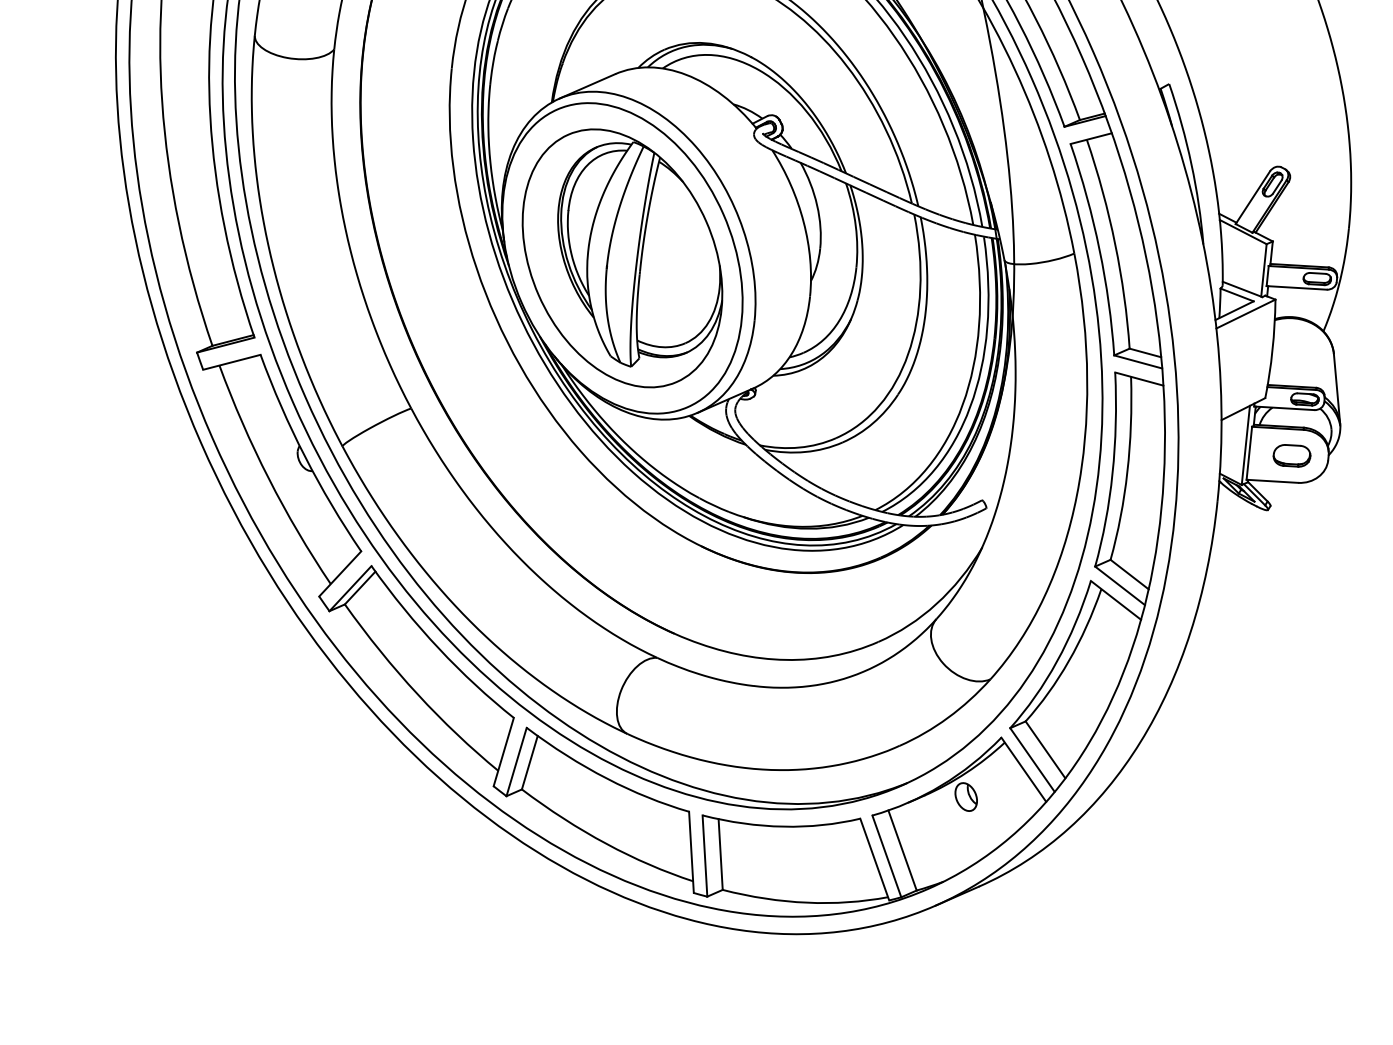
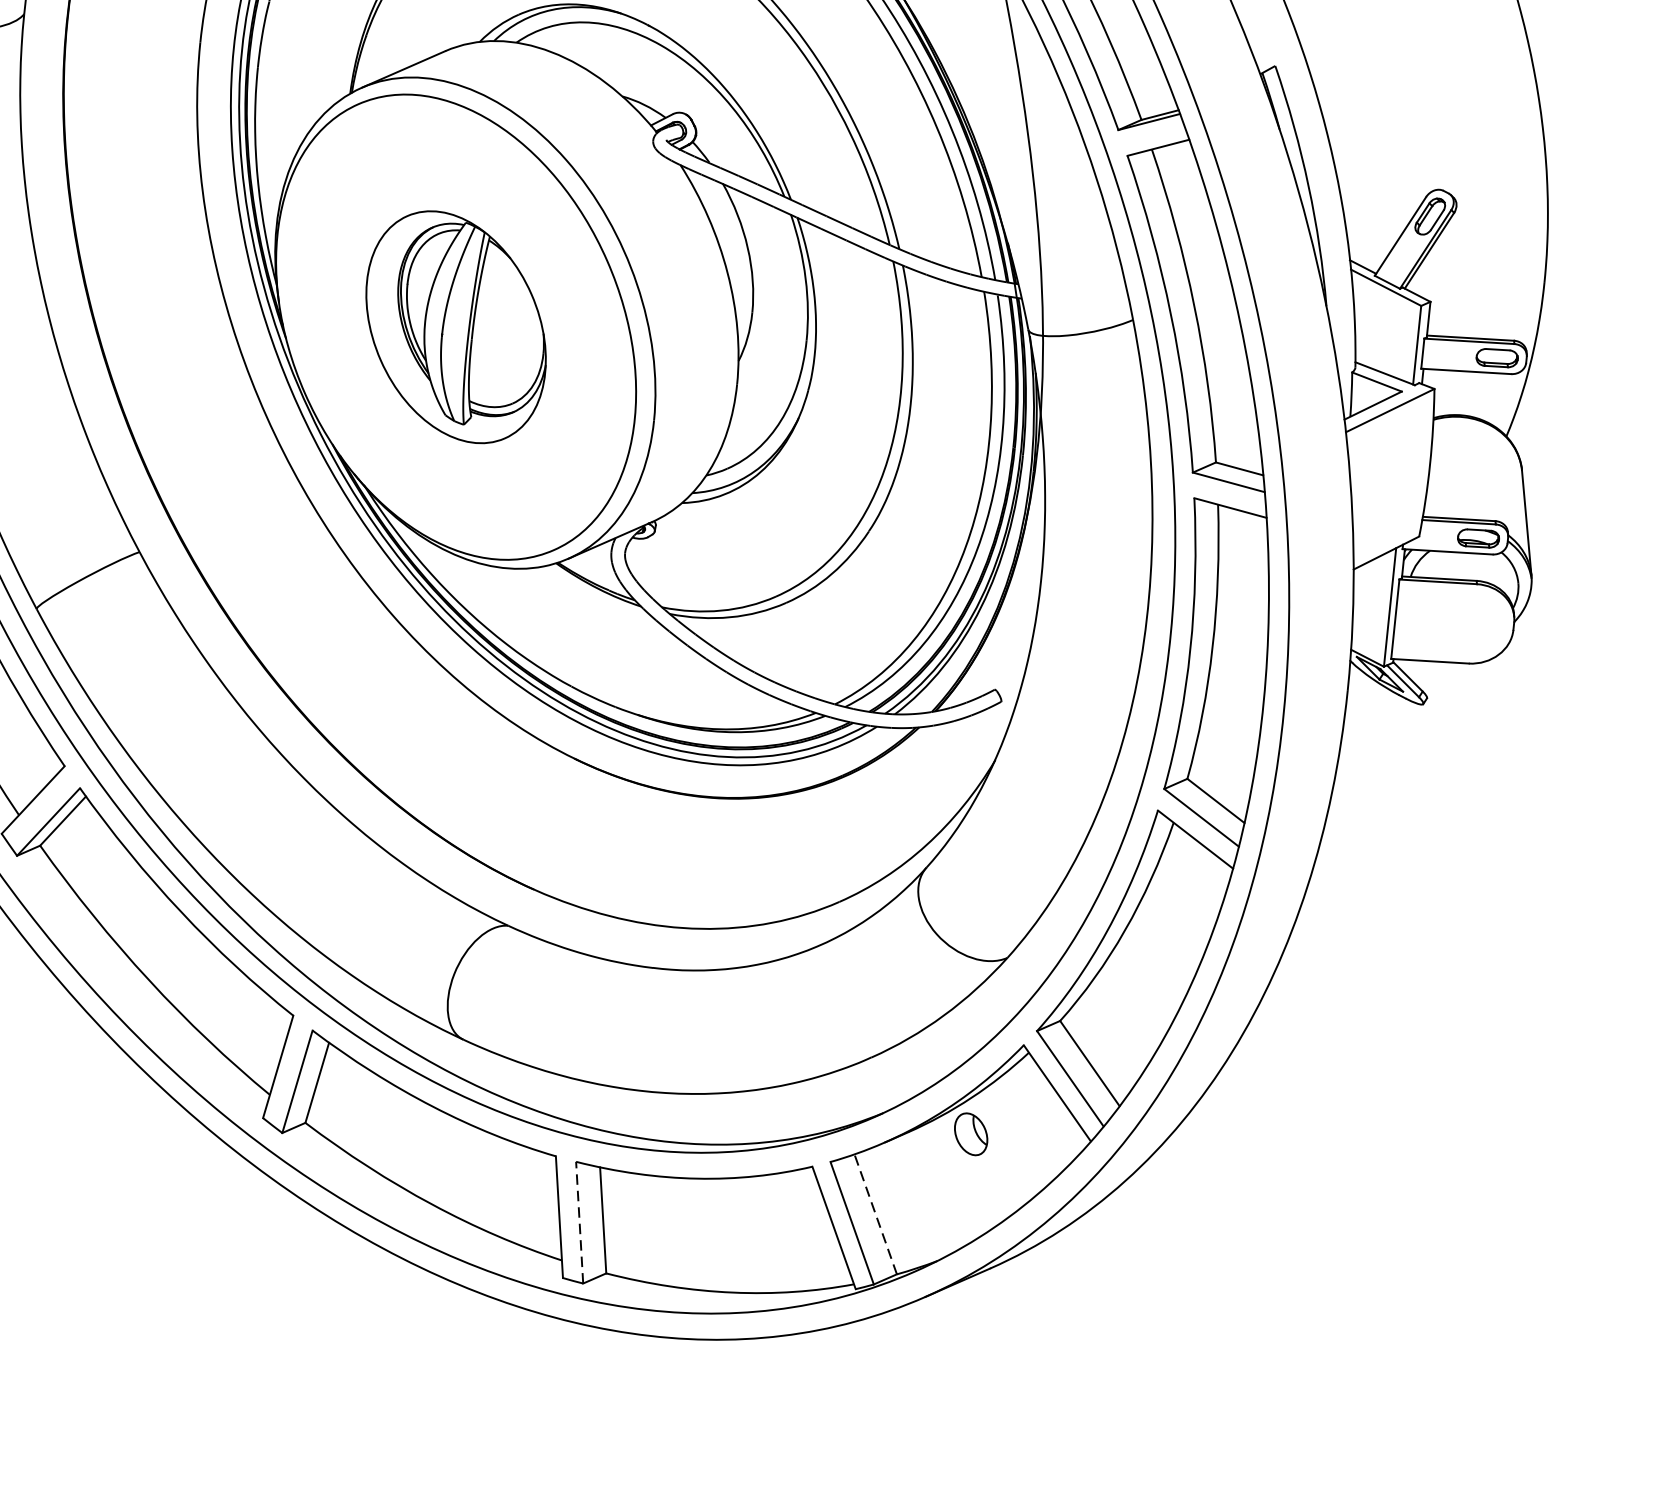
part: (622, 258) -> (456, 327), size x0.6
part: (1291, 455) -> (1458, 622), removed
line: (902, 850) -> (875, 1214), solid -> dashed
line: (704, 856) -> (578, 1223), solid -> dashed

